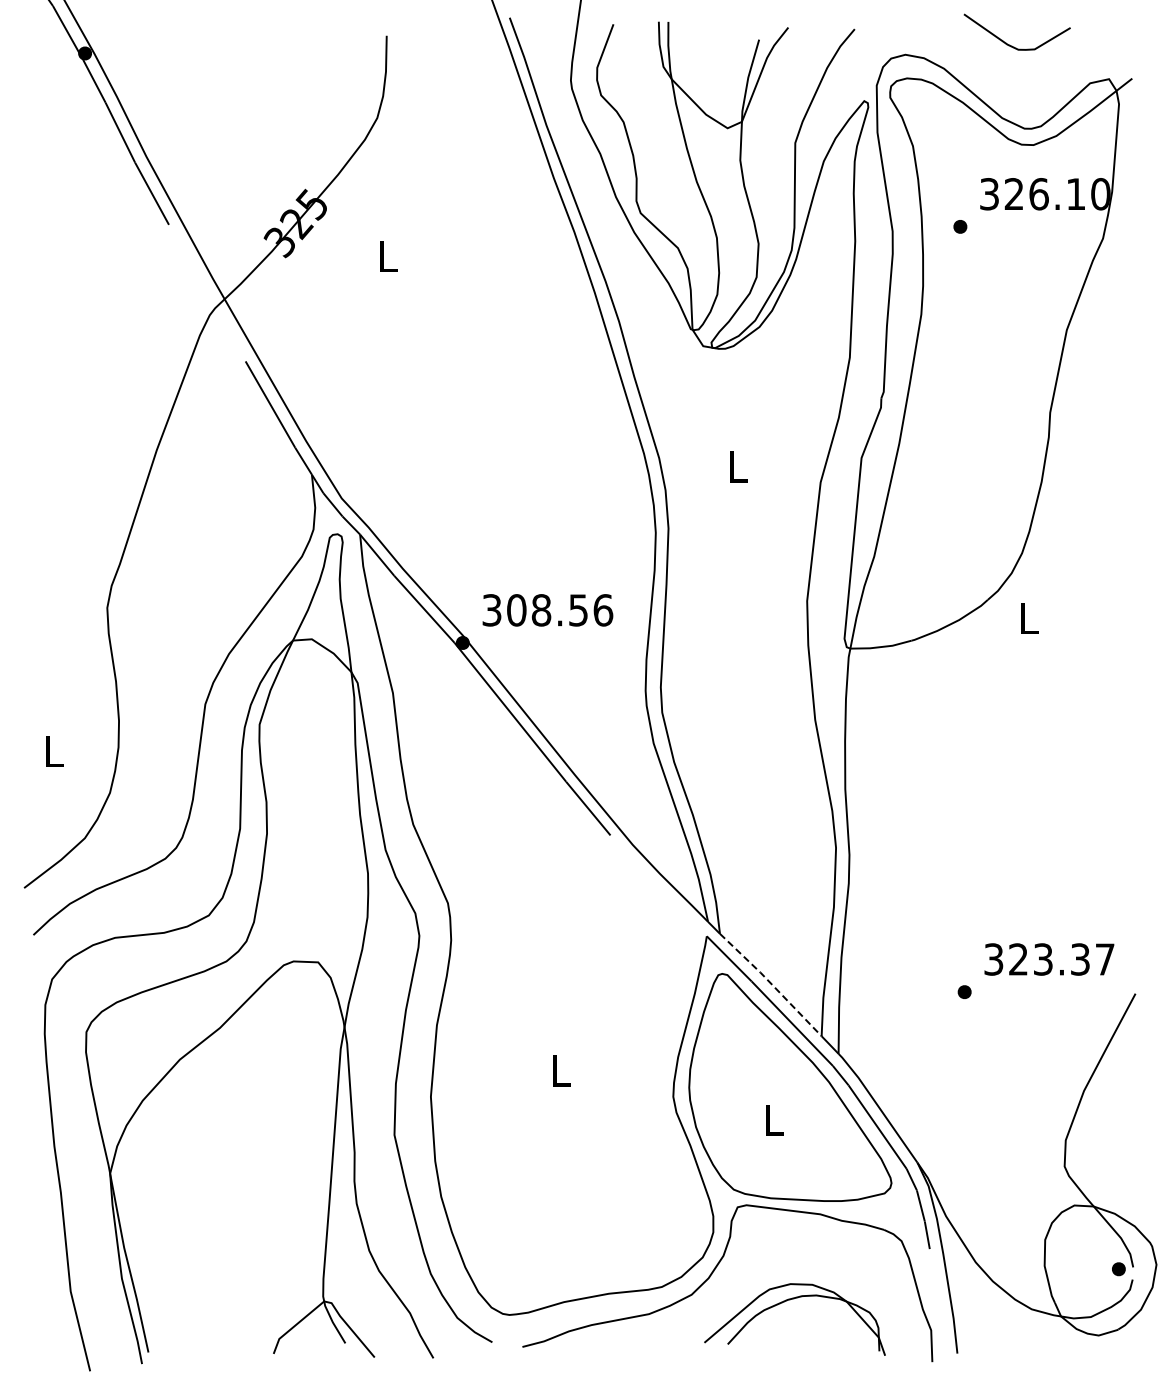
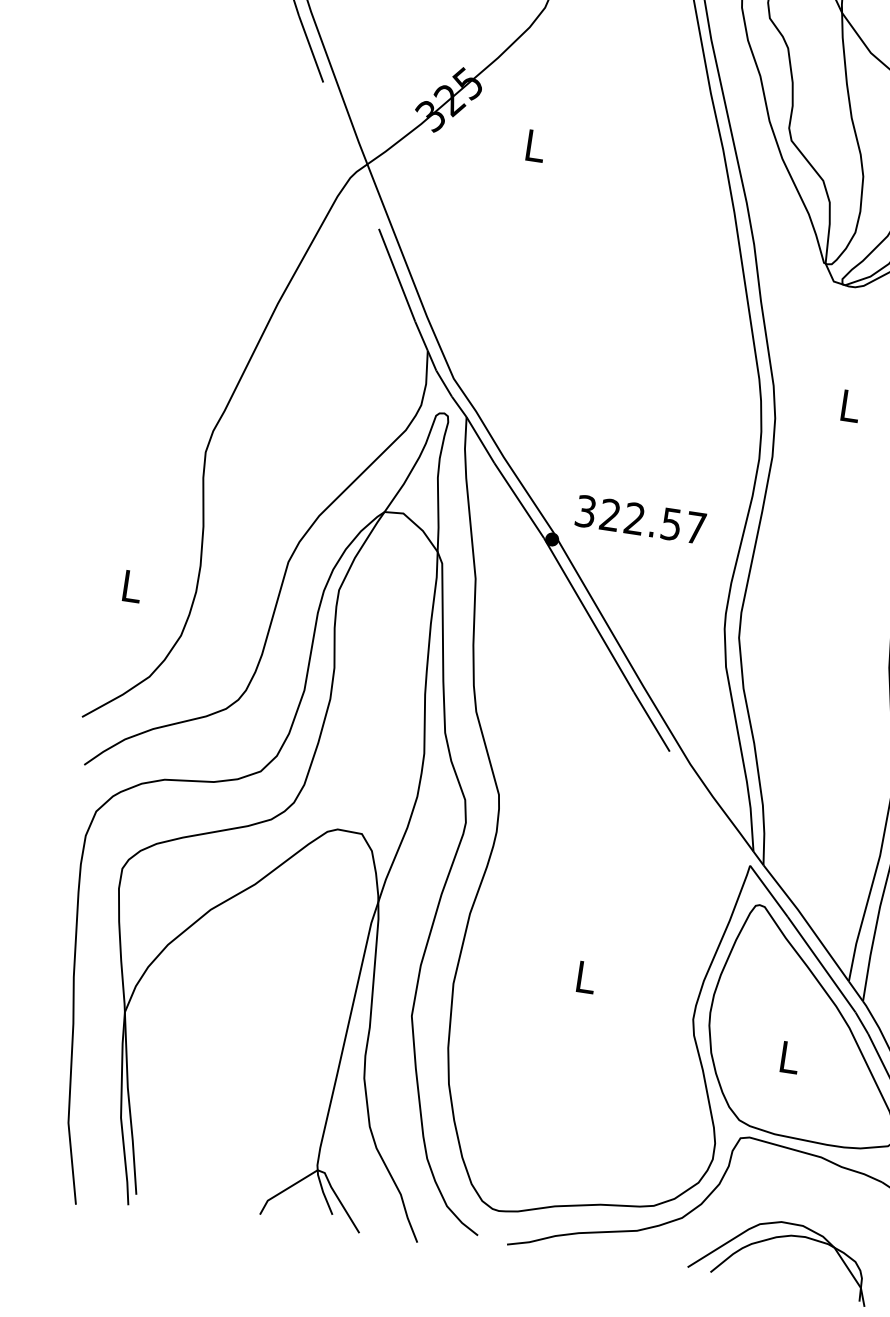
text: (560, 610) -> (653, 521), 308.56 -> 322.57
line: (771, 984) -> (806, 922), dashed -> solid

